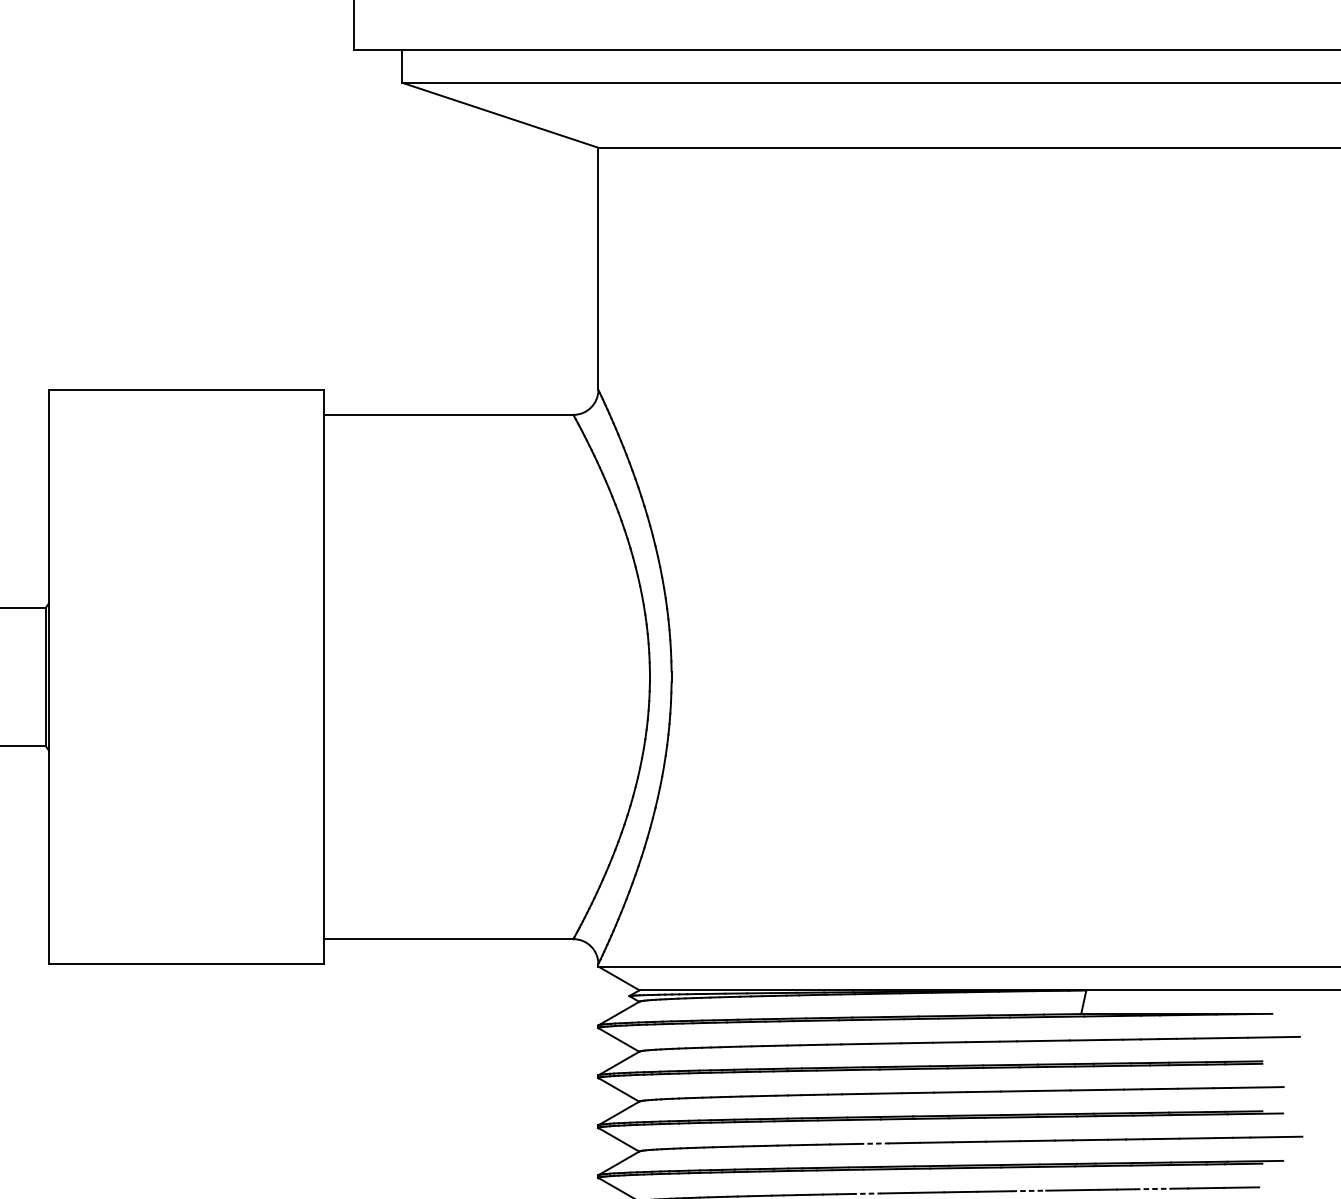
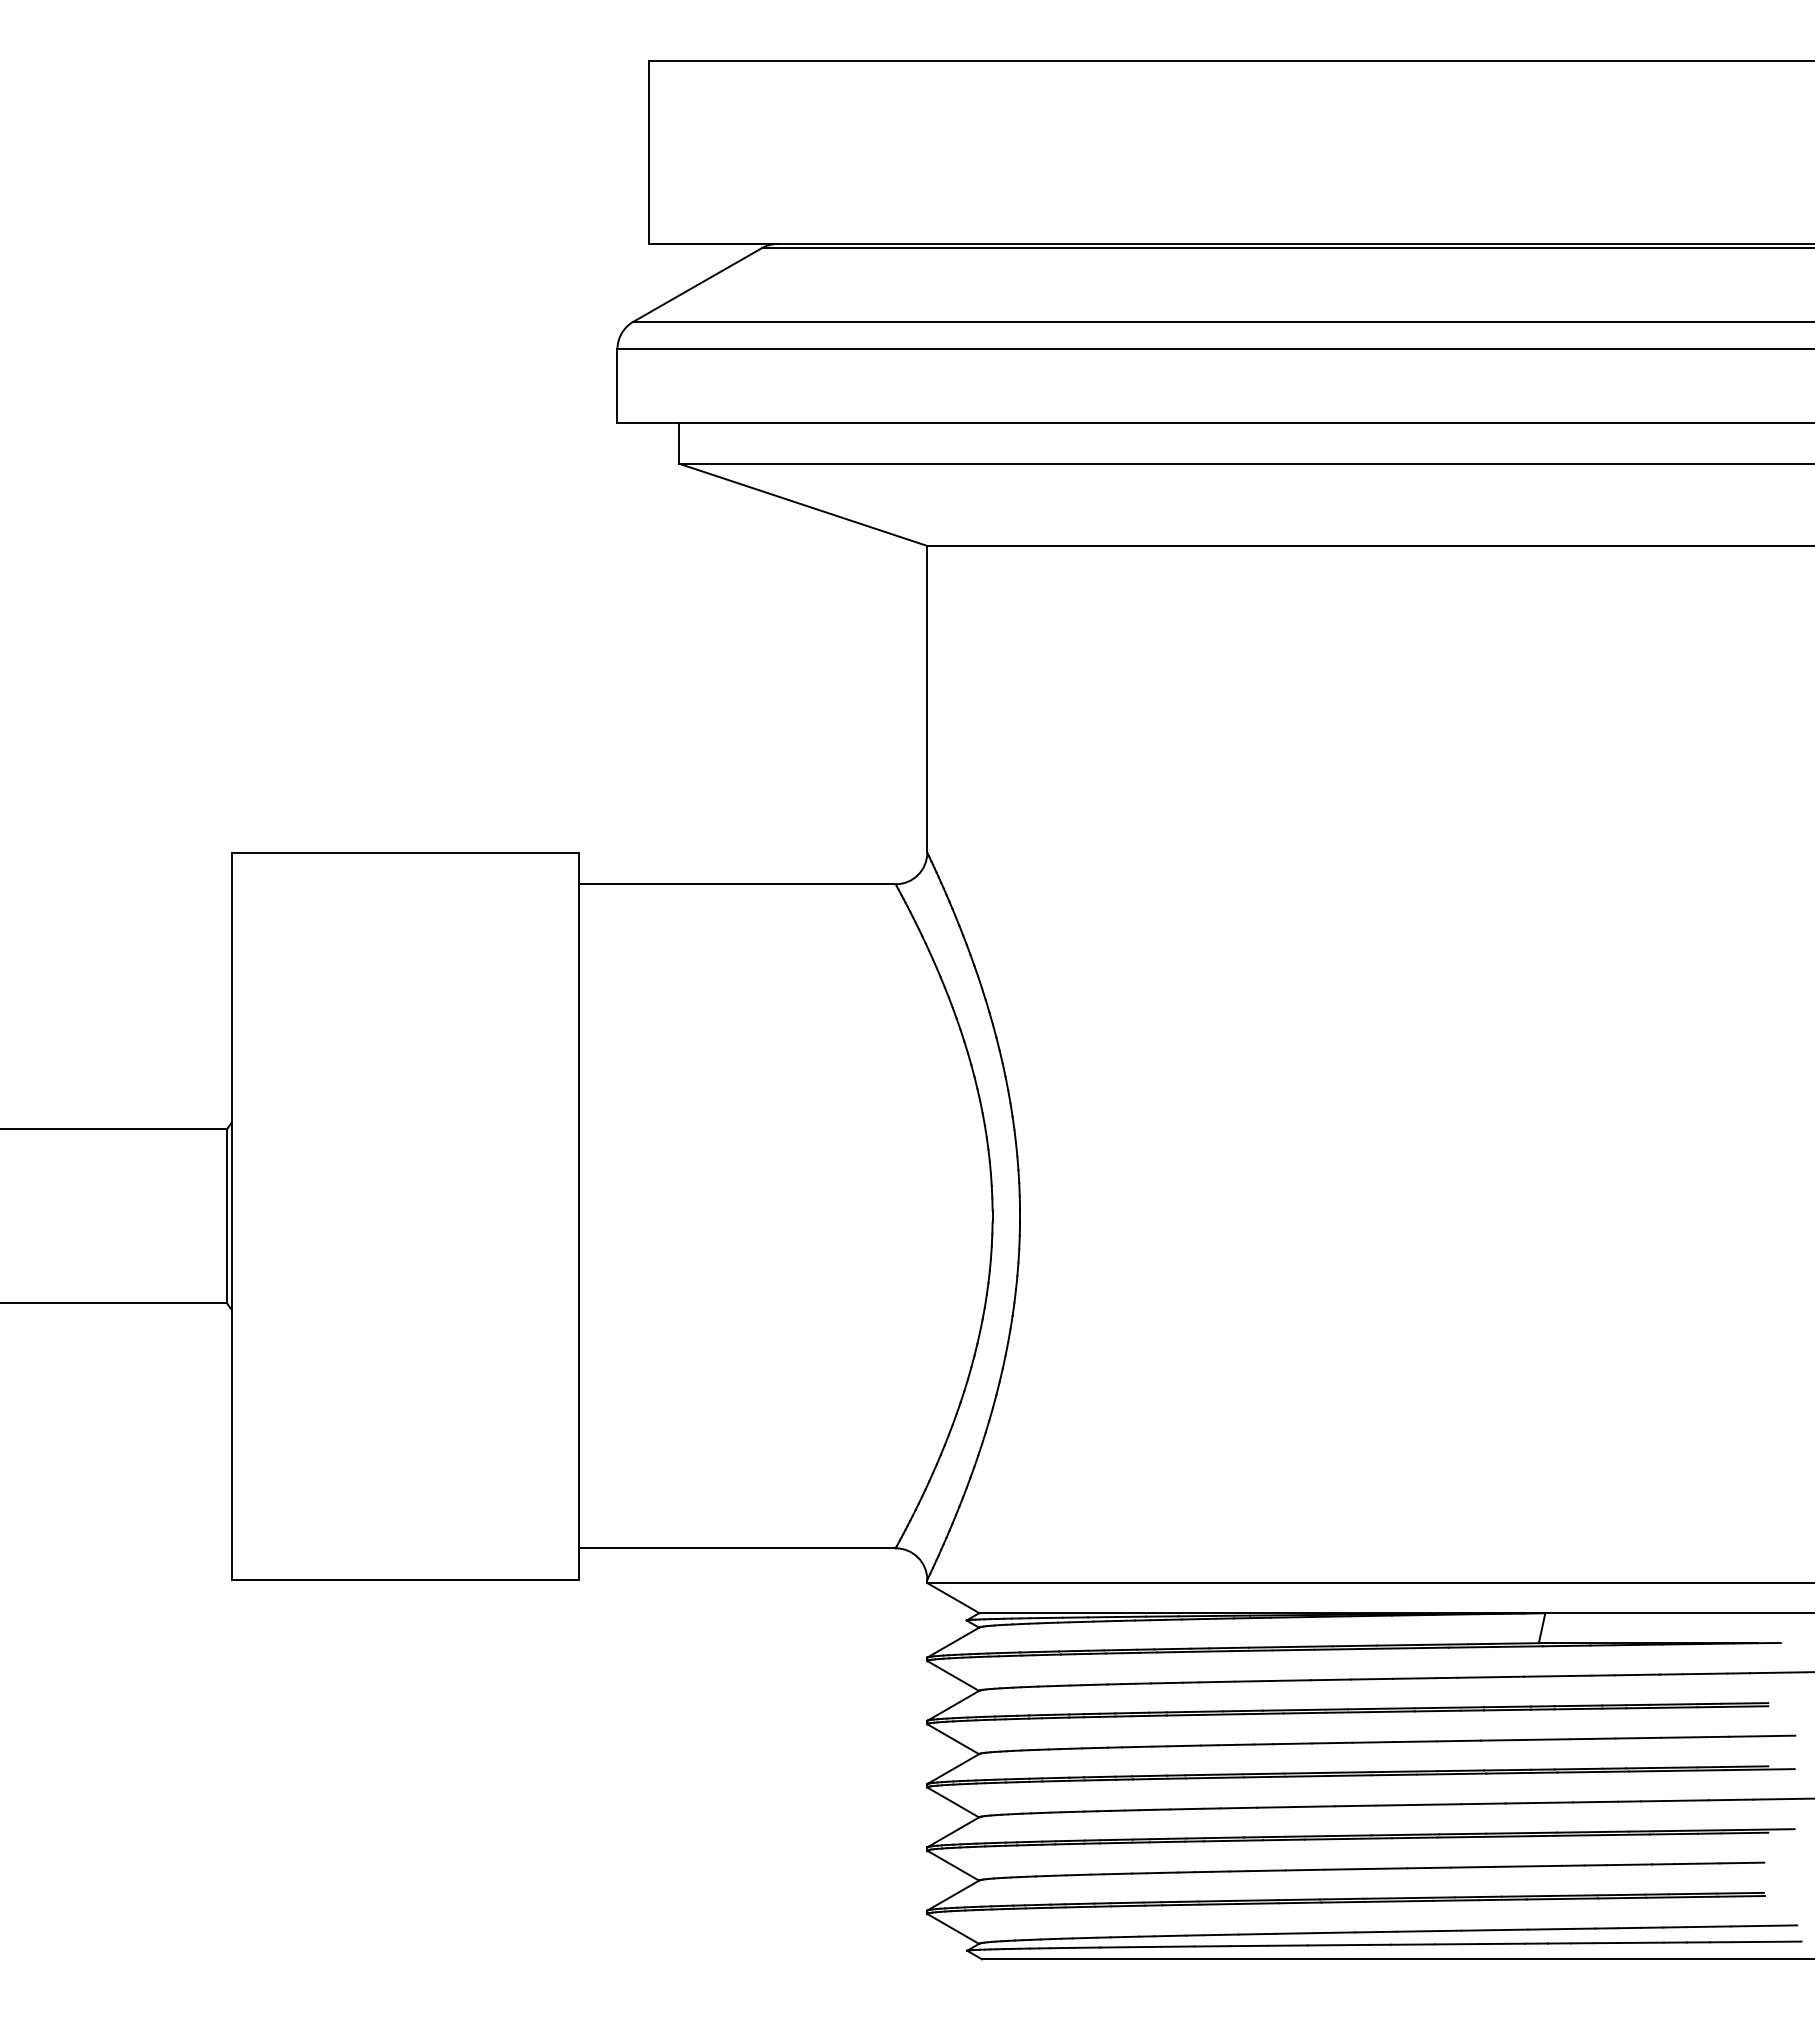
line: (874, 1143) -> (1276, 1807), dashed -> solid
line: (1152, 1188) -> (1629, 1864), dashed -> solid
line: (1028, 1191) -> (1472, 1867), dashed -> solid
line: (866, 1193) -> (1266, 1870), dashed -> solid

